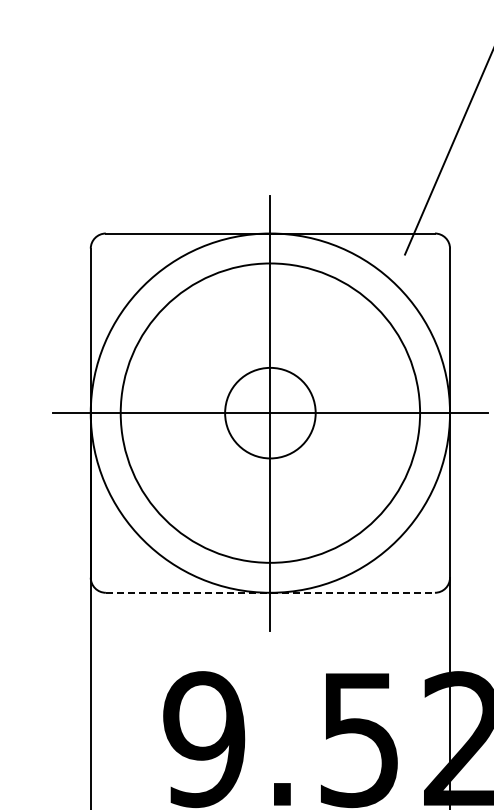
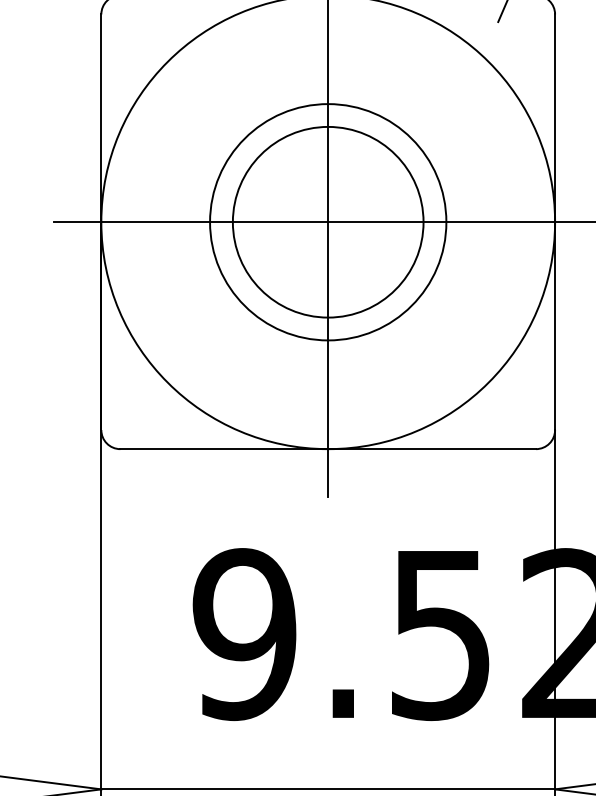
circle: (269, 412) -> (327, 221), size x0.62
circle: (269, 412) -> (327, 221), size x1.67
line: (270, 592) -> (328, 448), dashed -> solid

